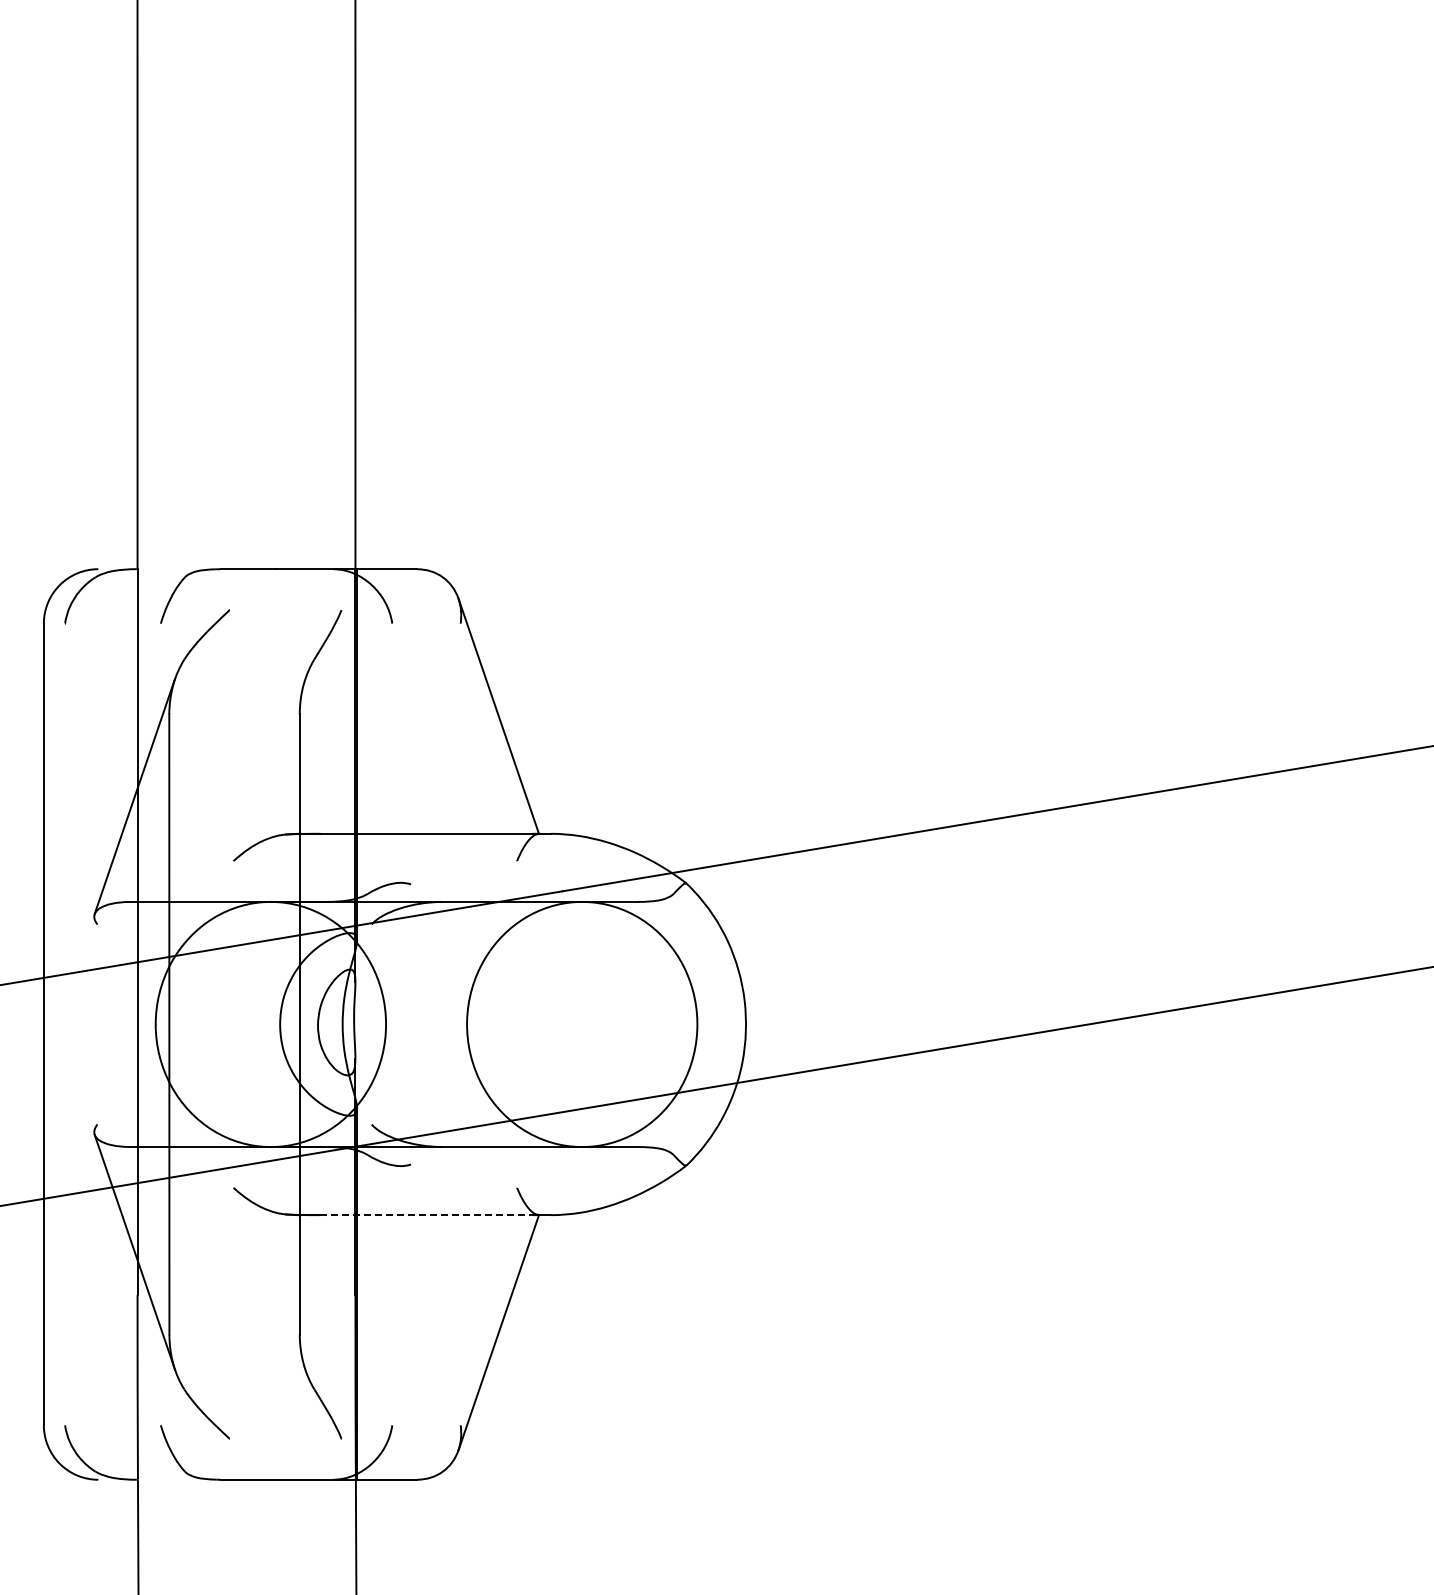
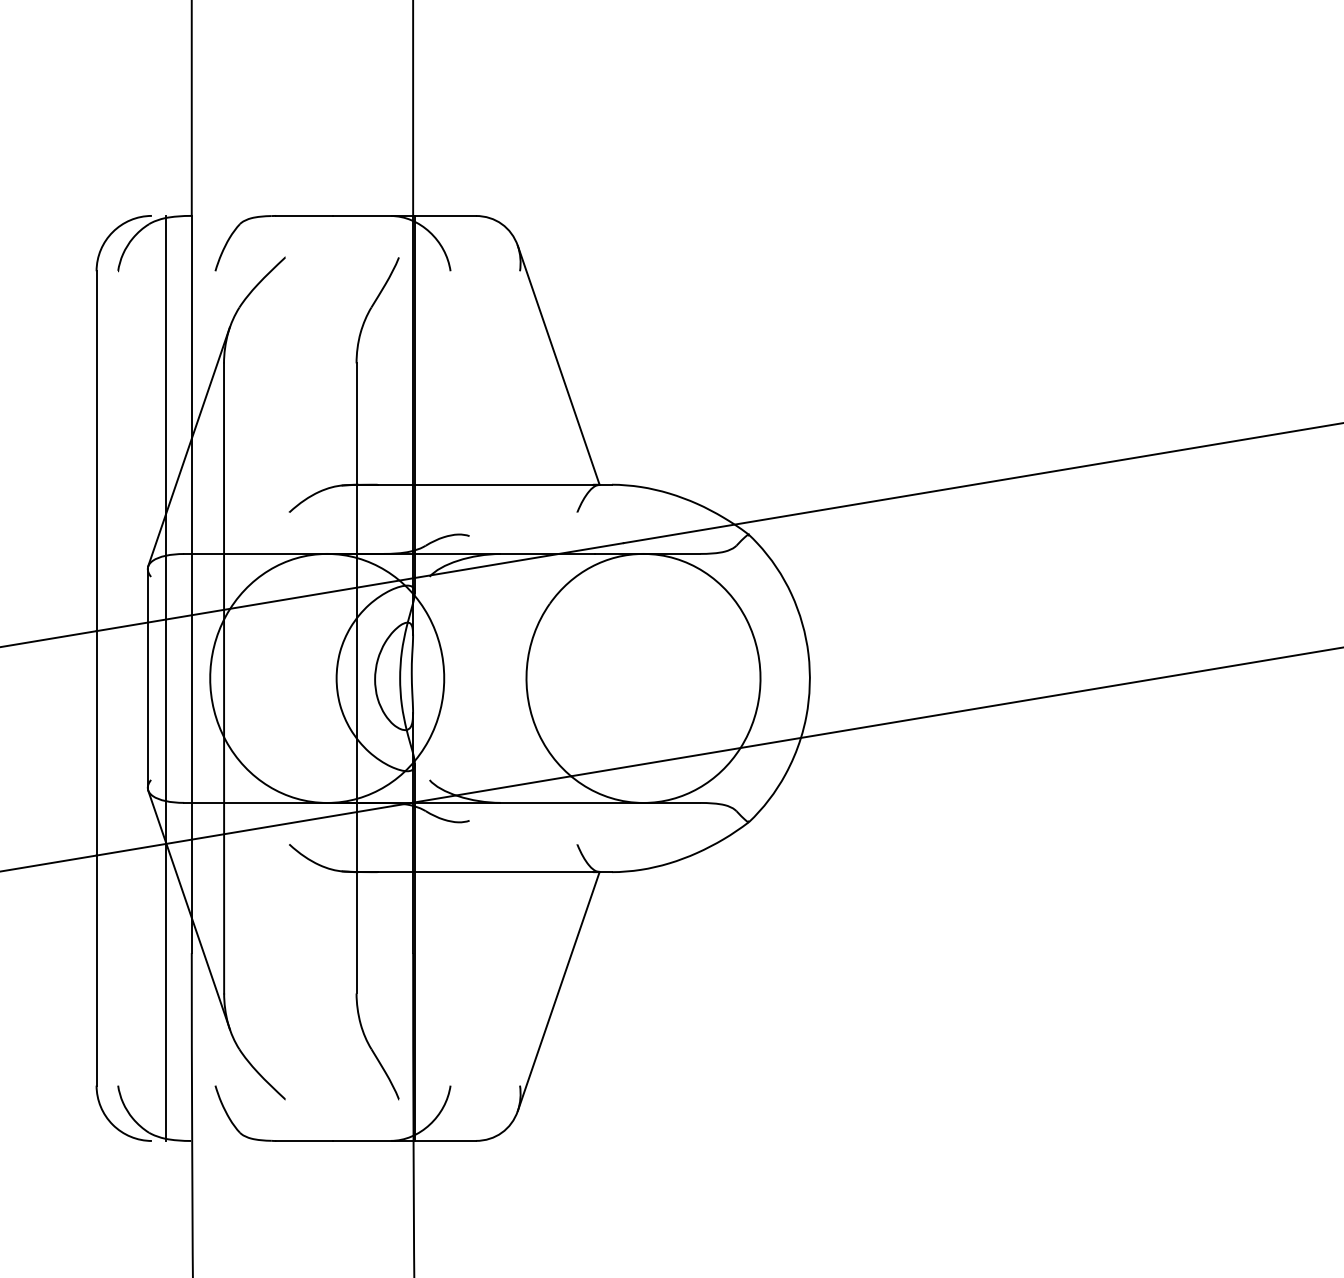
line: (94, 1024) -> (148, 678), added
line: (111, 1024) -> (165, 678), added
line: (427, 1215) -> (486, 872), dashed -> solid

